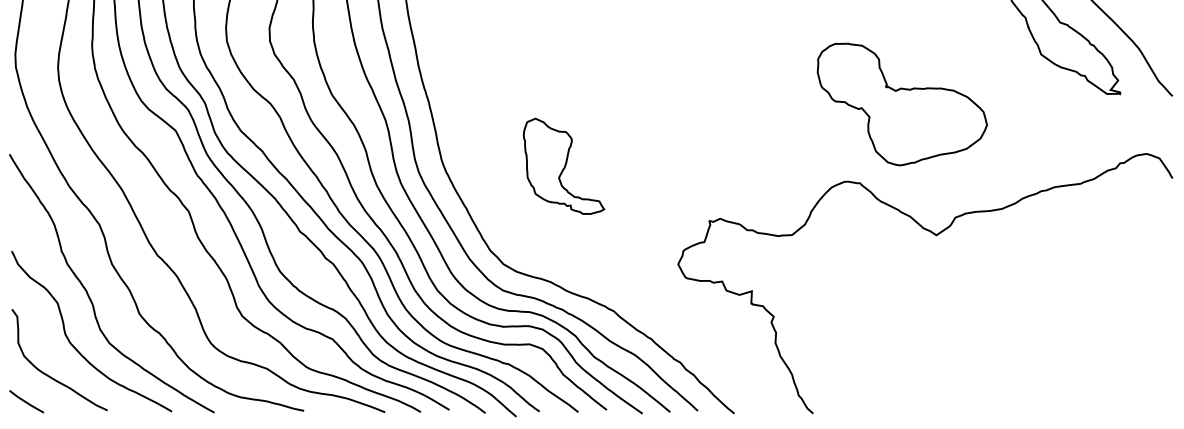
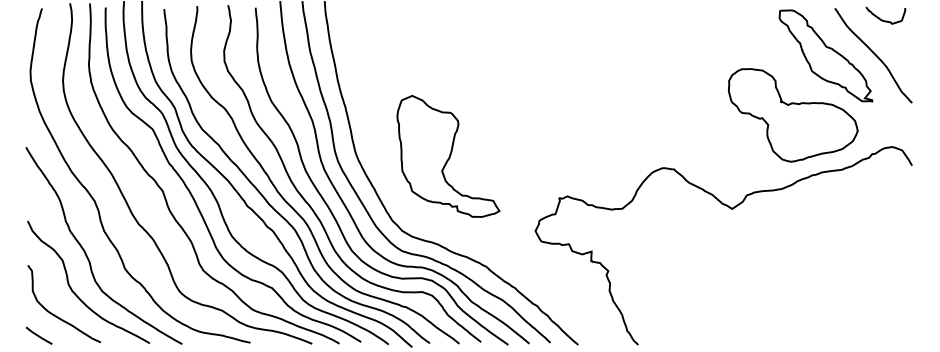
part: (901, 104) -> (792, 115), moved
part: (564, 166) -> (448, 156), size x1.67

